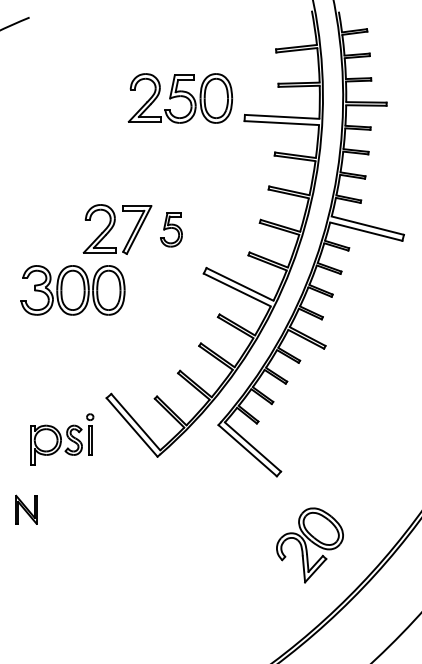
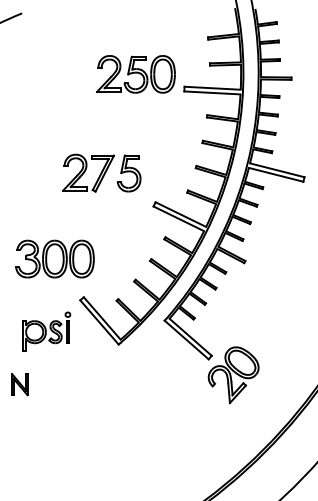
part: (171, 229) -> (129, 173), size x1.43
part: (72, 290) -> (54, 259), moved
part: (309, 545) -> (233, 375), moved

